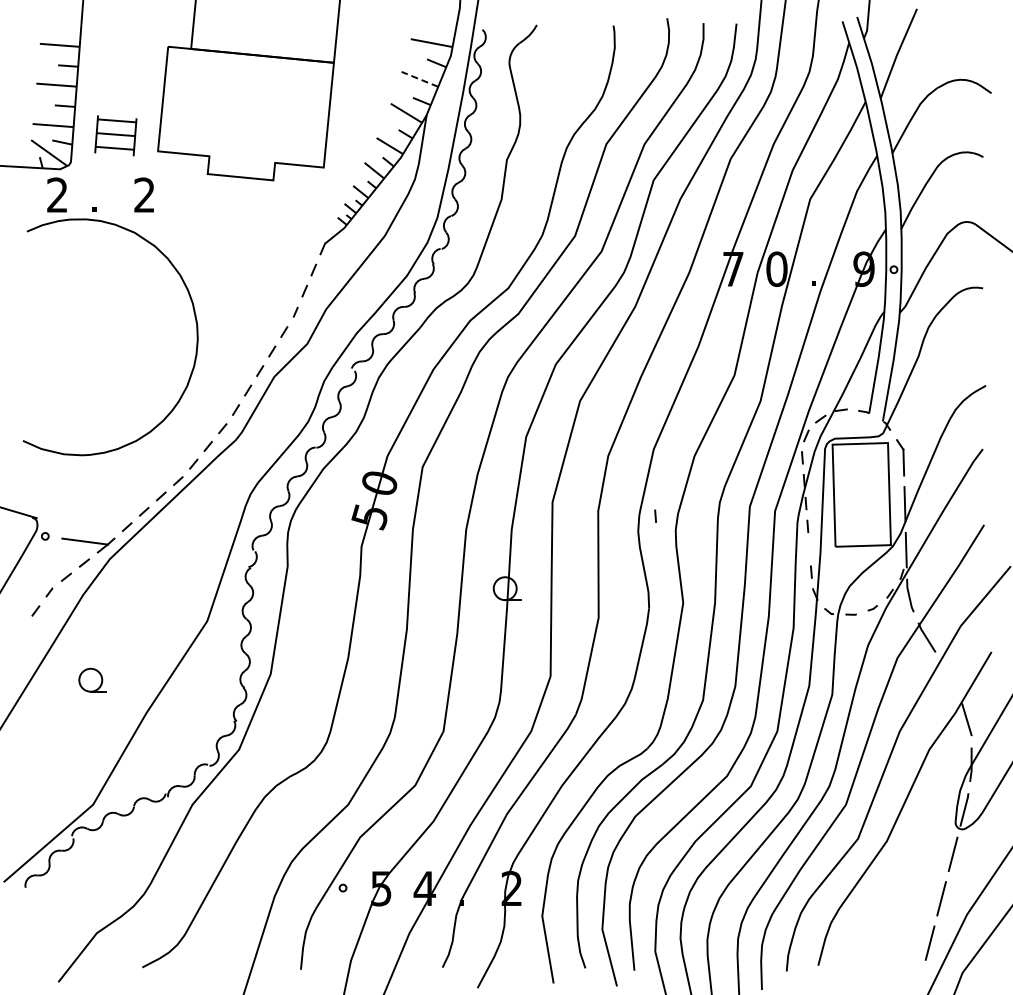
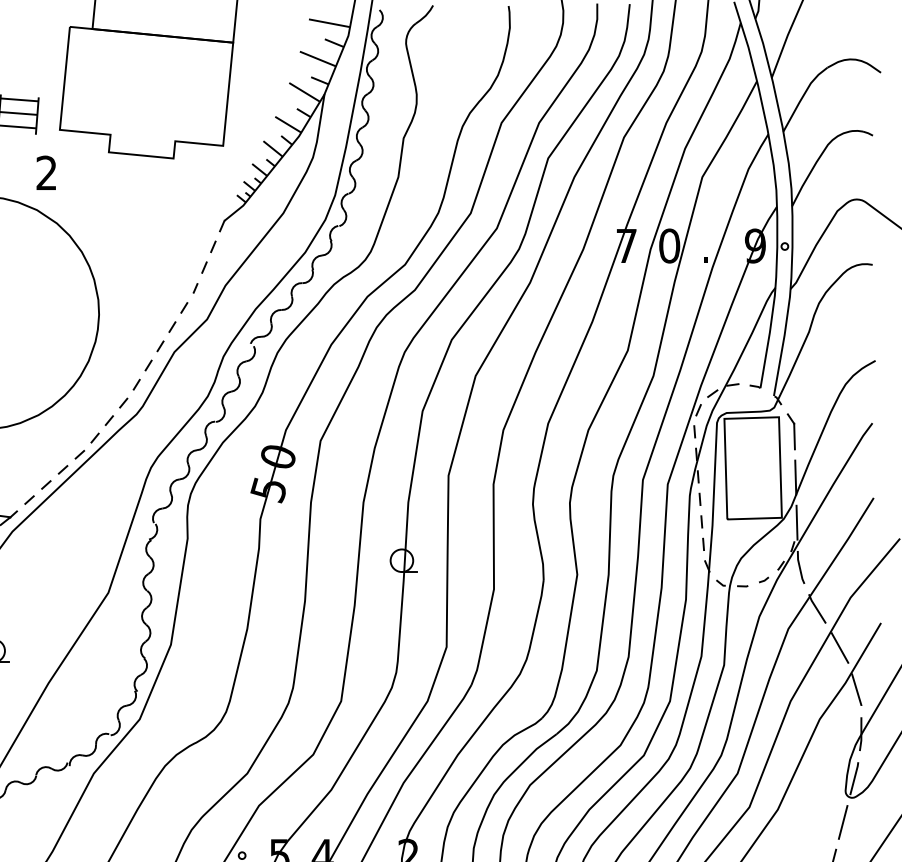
line: (419, 79) -> (317, 59), dashed -> solid
line: (655, 515) -> (701, 521), moved
line: (949, 677) -> (839, 648), added

